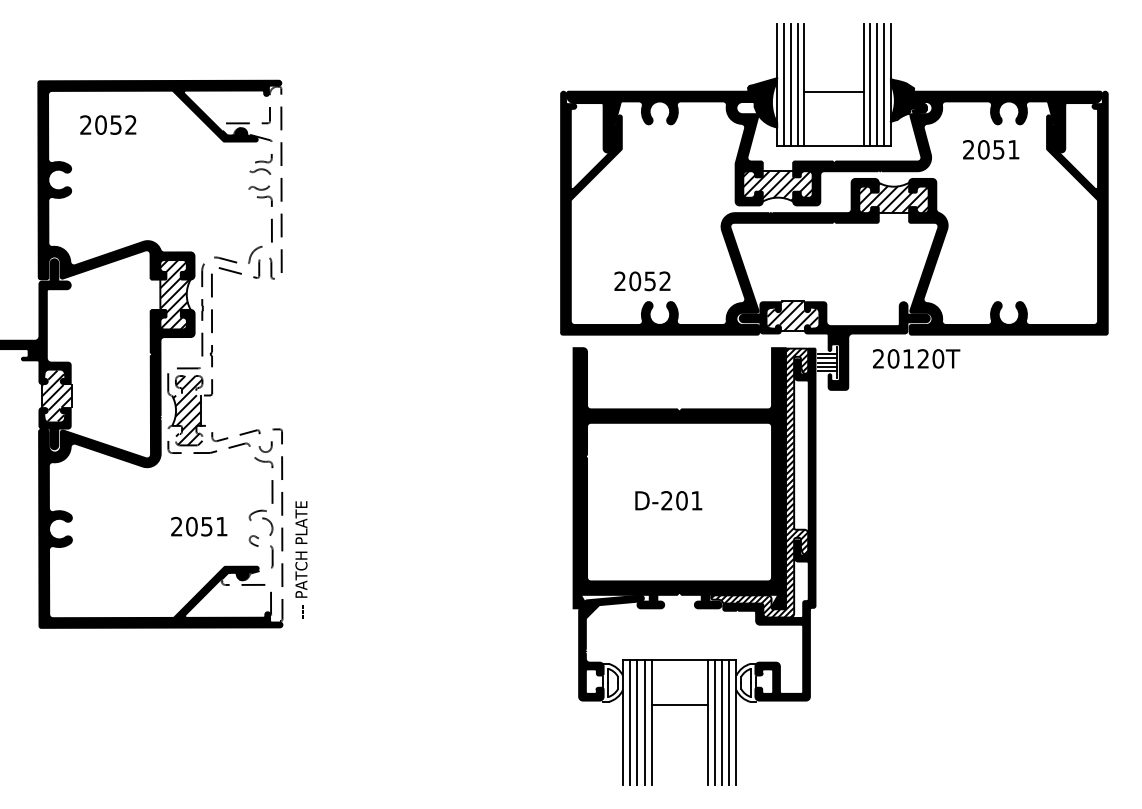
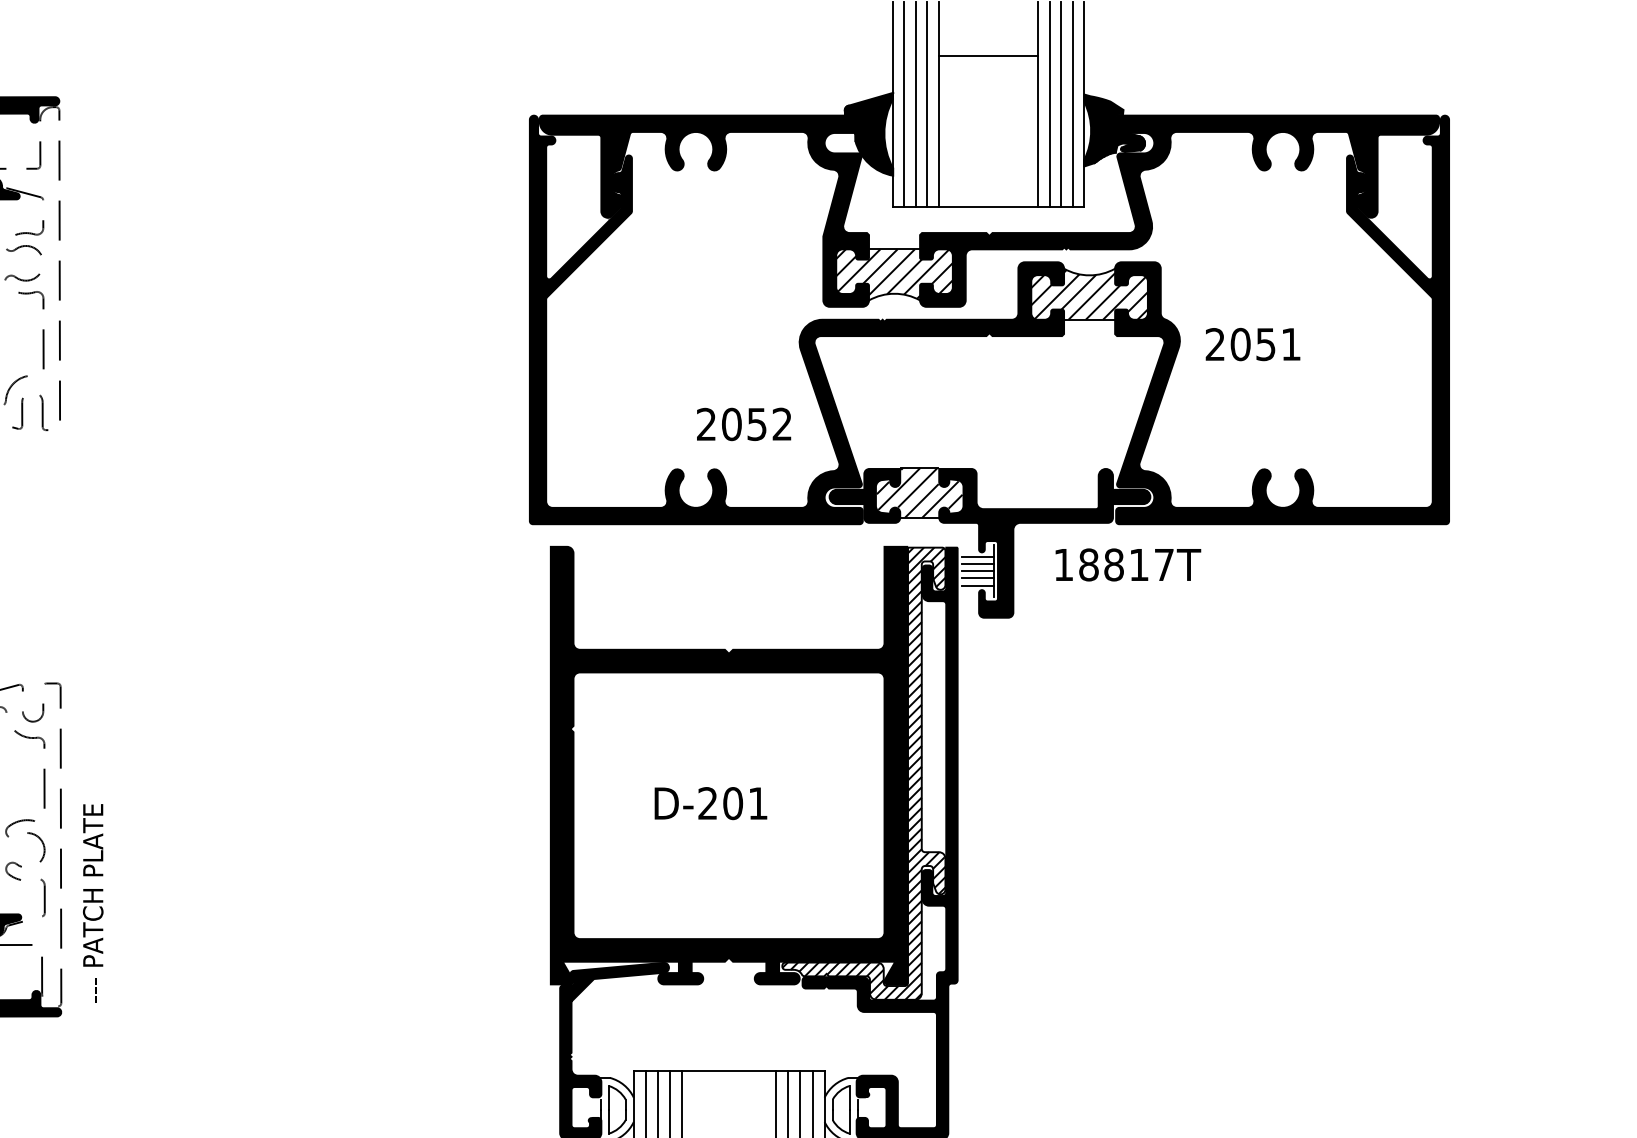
line: (833, 91) -> (987, 56), moved
text: (991, 149) -> (1253, 343), moved
text: (642, 281) -> (744, 424), moved
text: (908, 358) -> (1114, 564), 20120T -> 18817T

